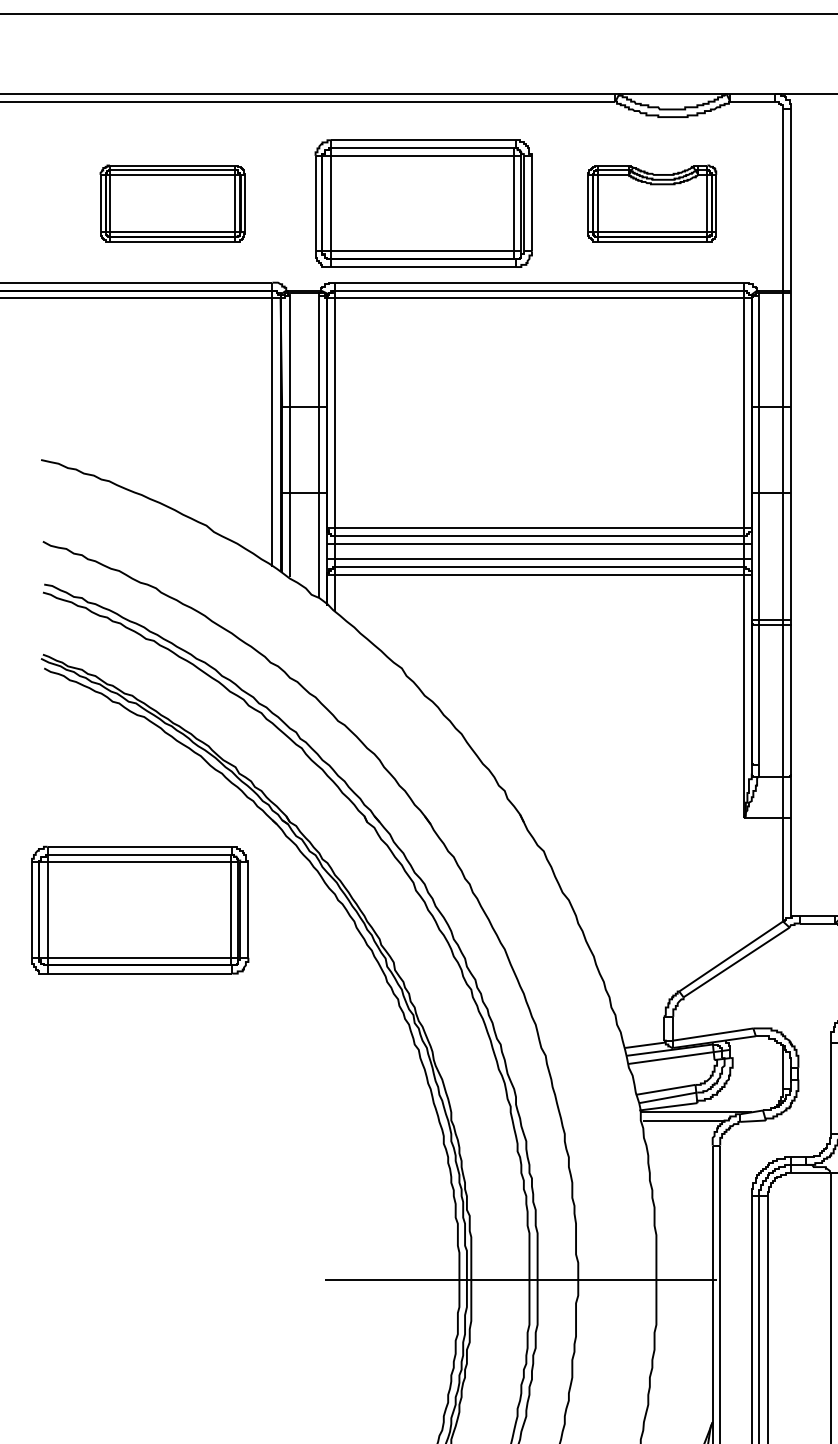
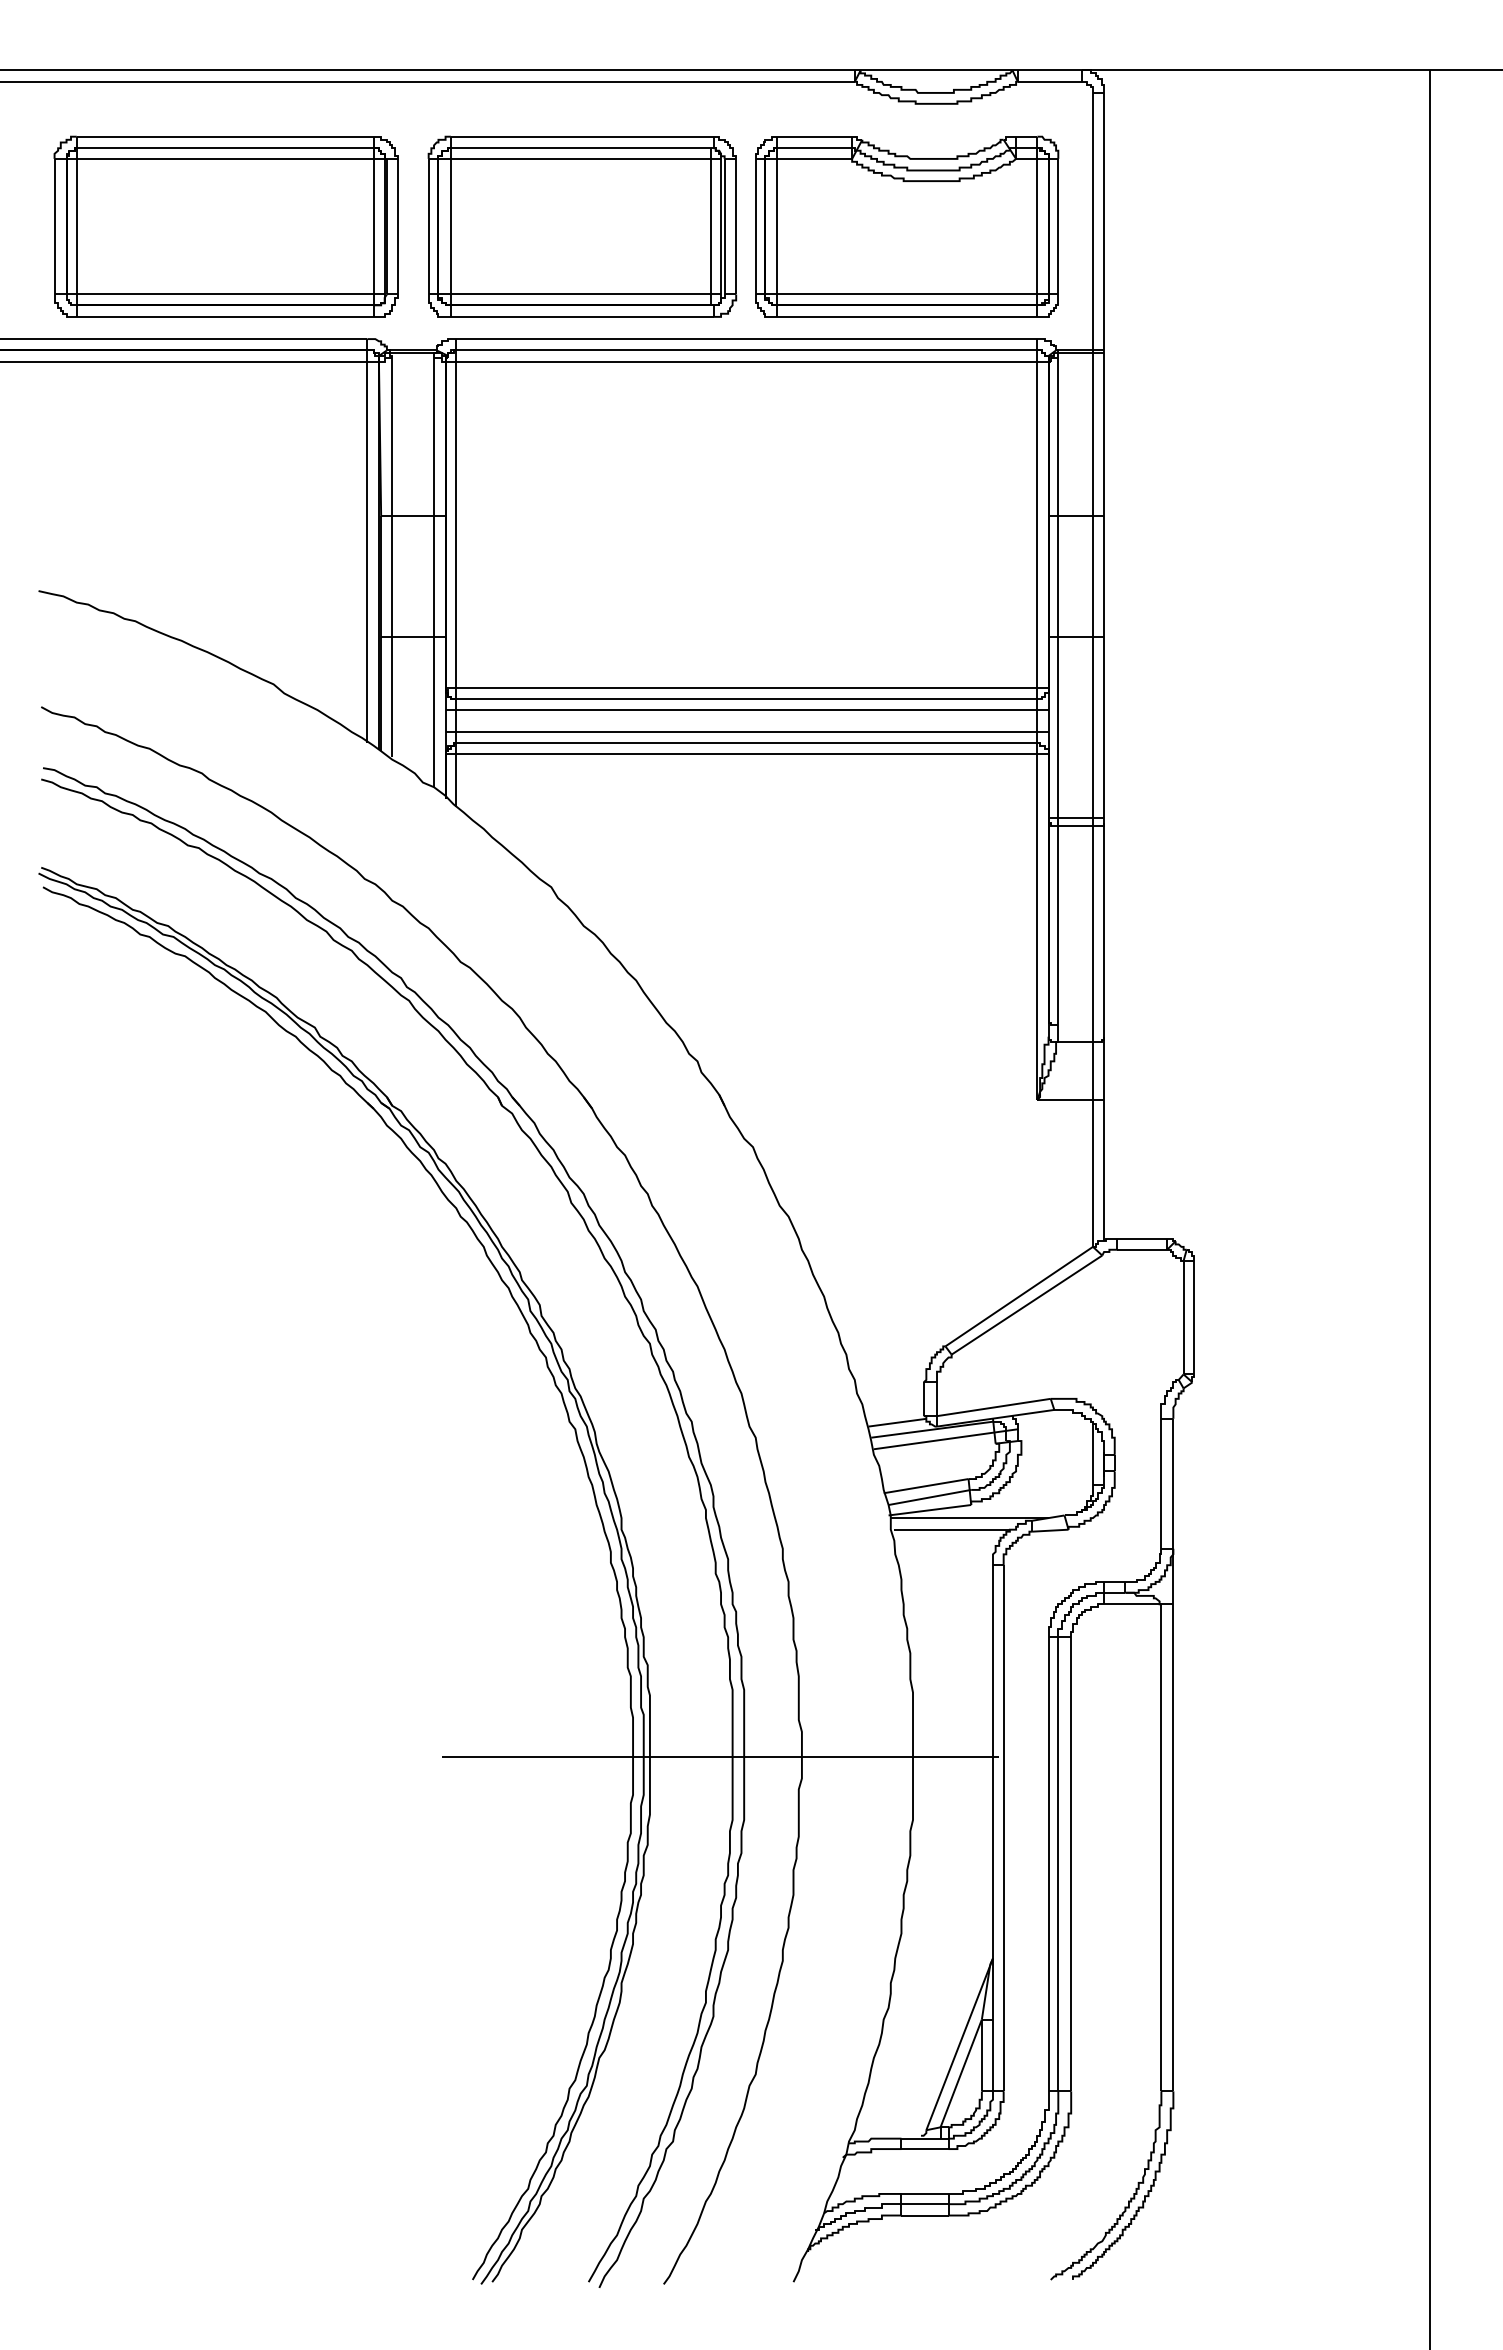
part: (172, 203) -> (225, 226), size x1.67
part: (652, 203) -> (907, 226), size x1.67
part: (140, 909) -> (179, 1230), removed

